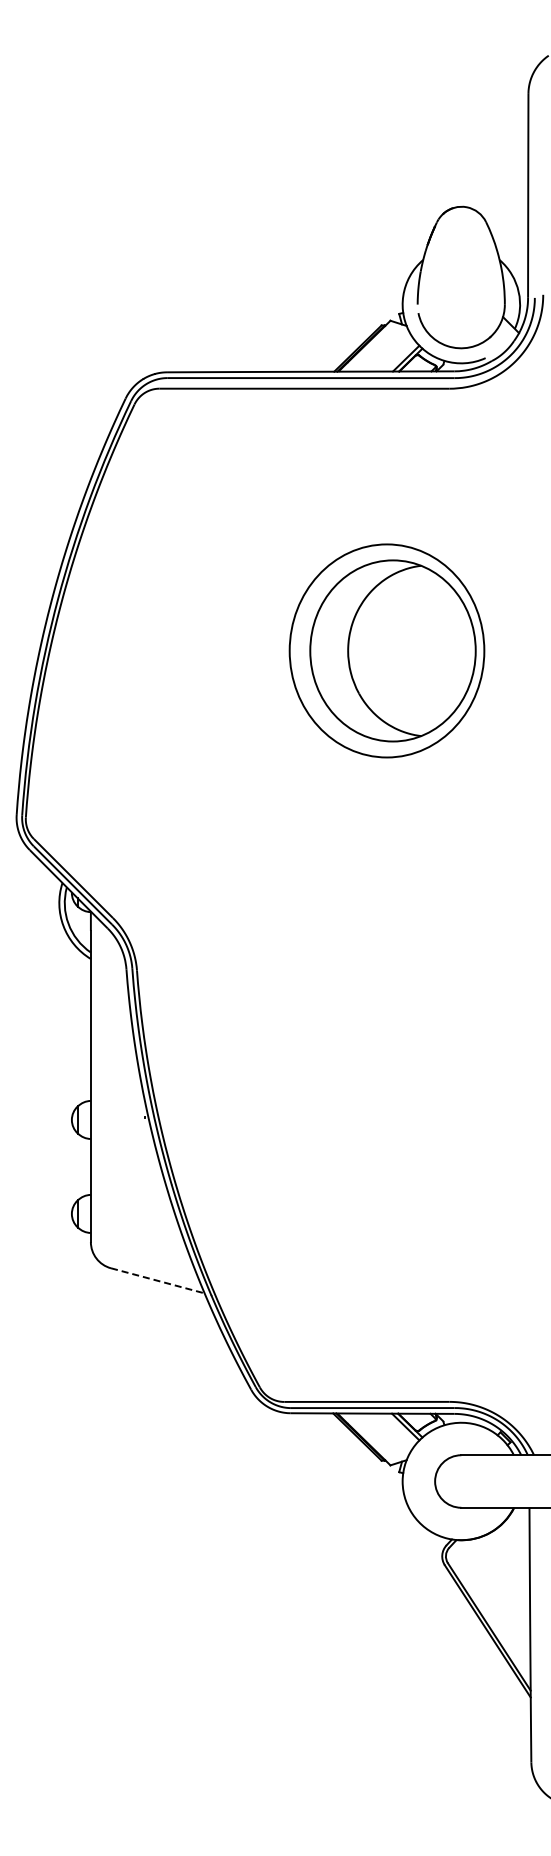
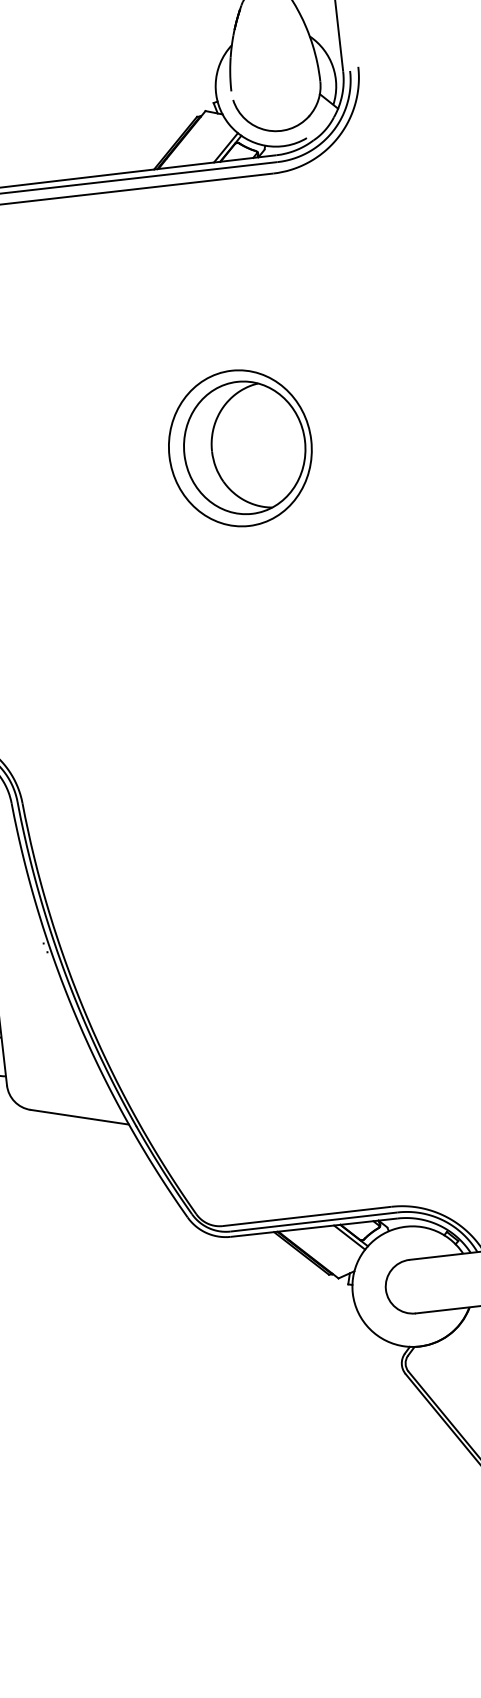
part: (386, 651) -> (239, 448), size x0.71
line: (158, 1280) -> (80, 1116), dashed -> solid

